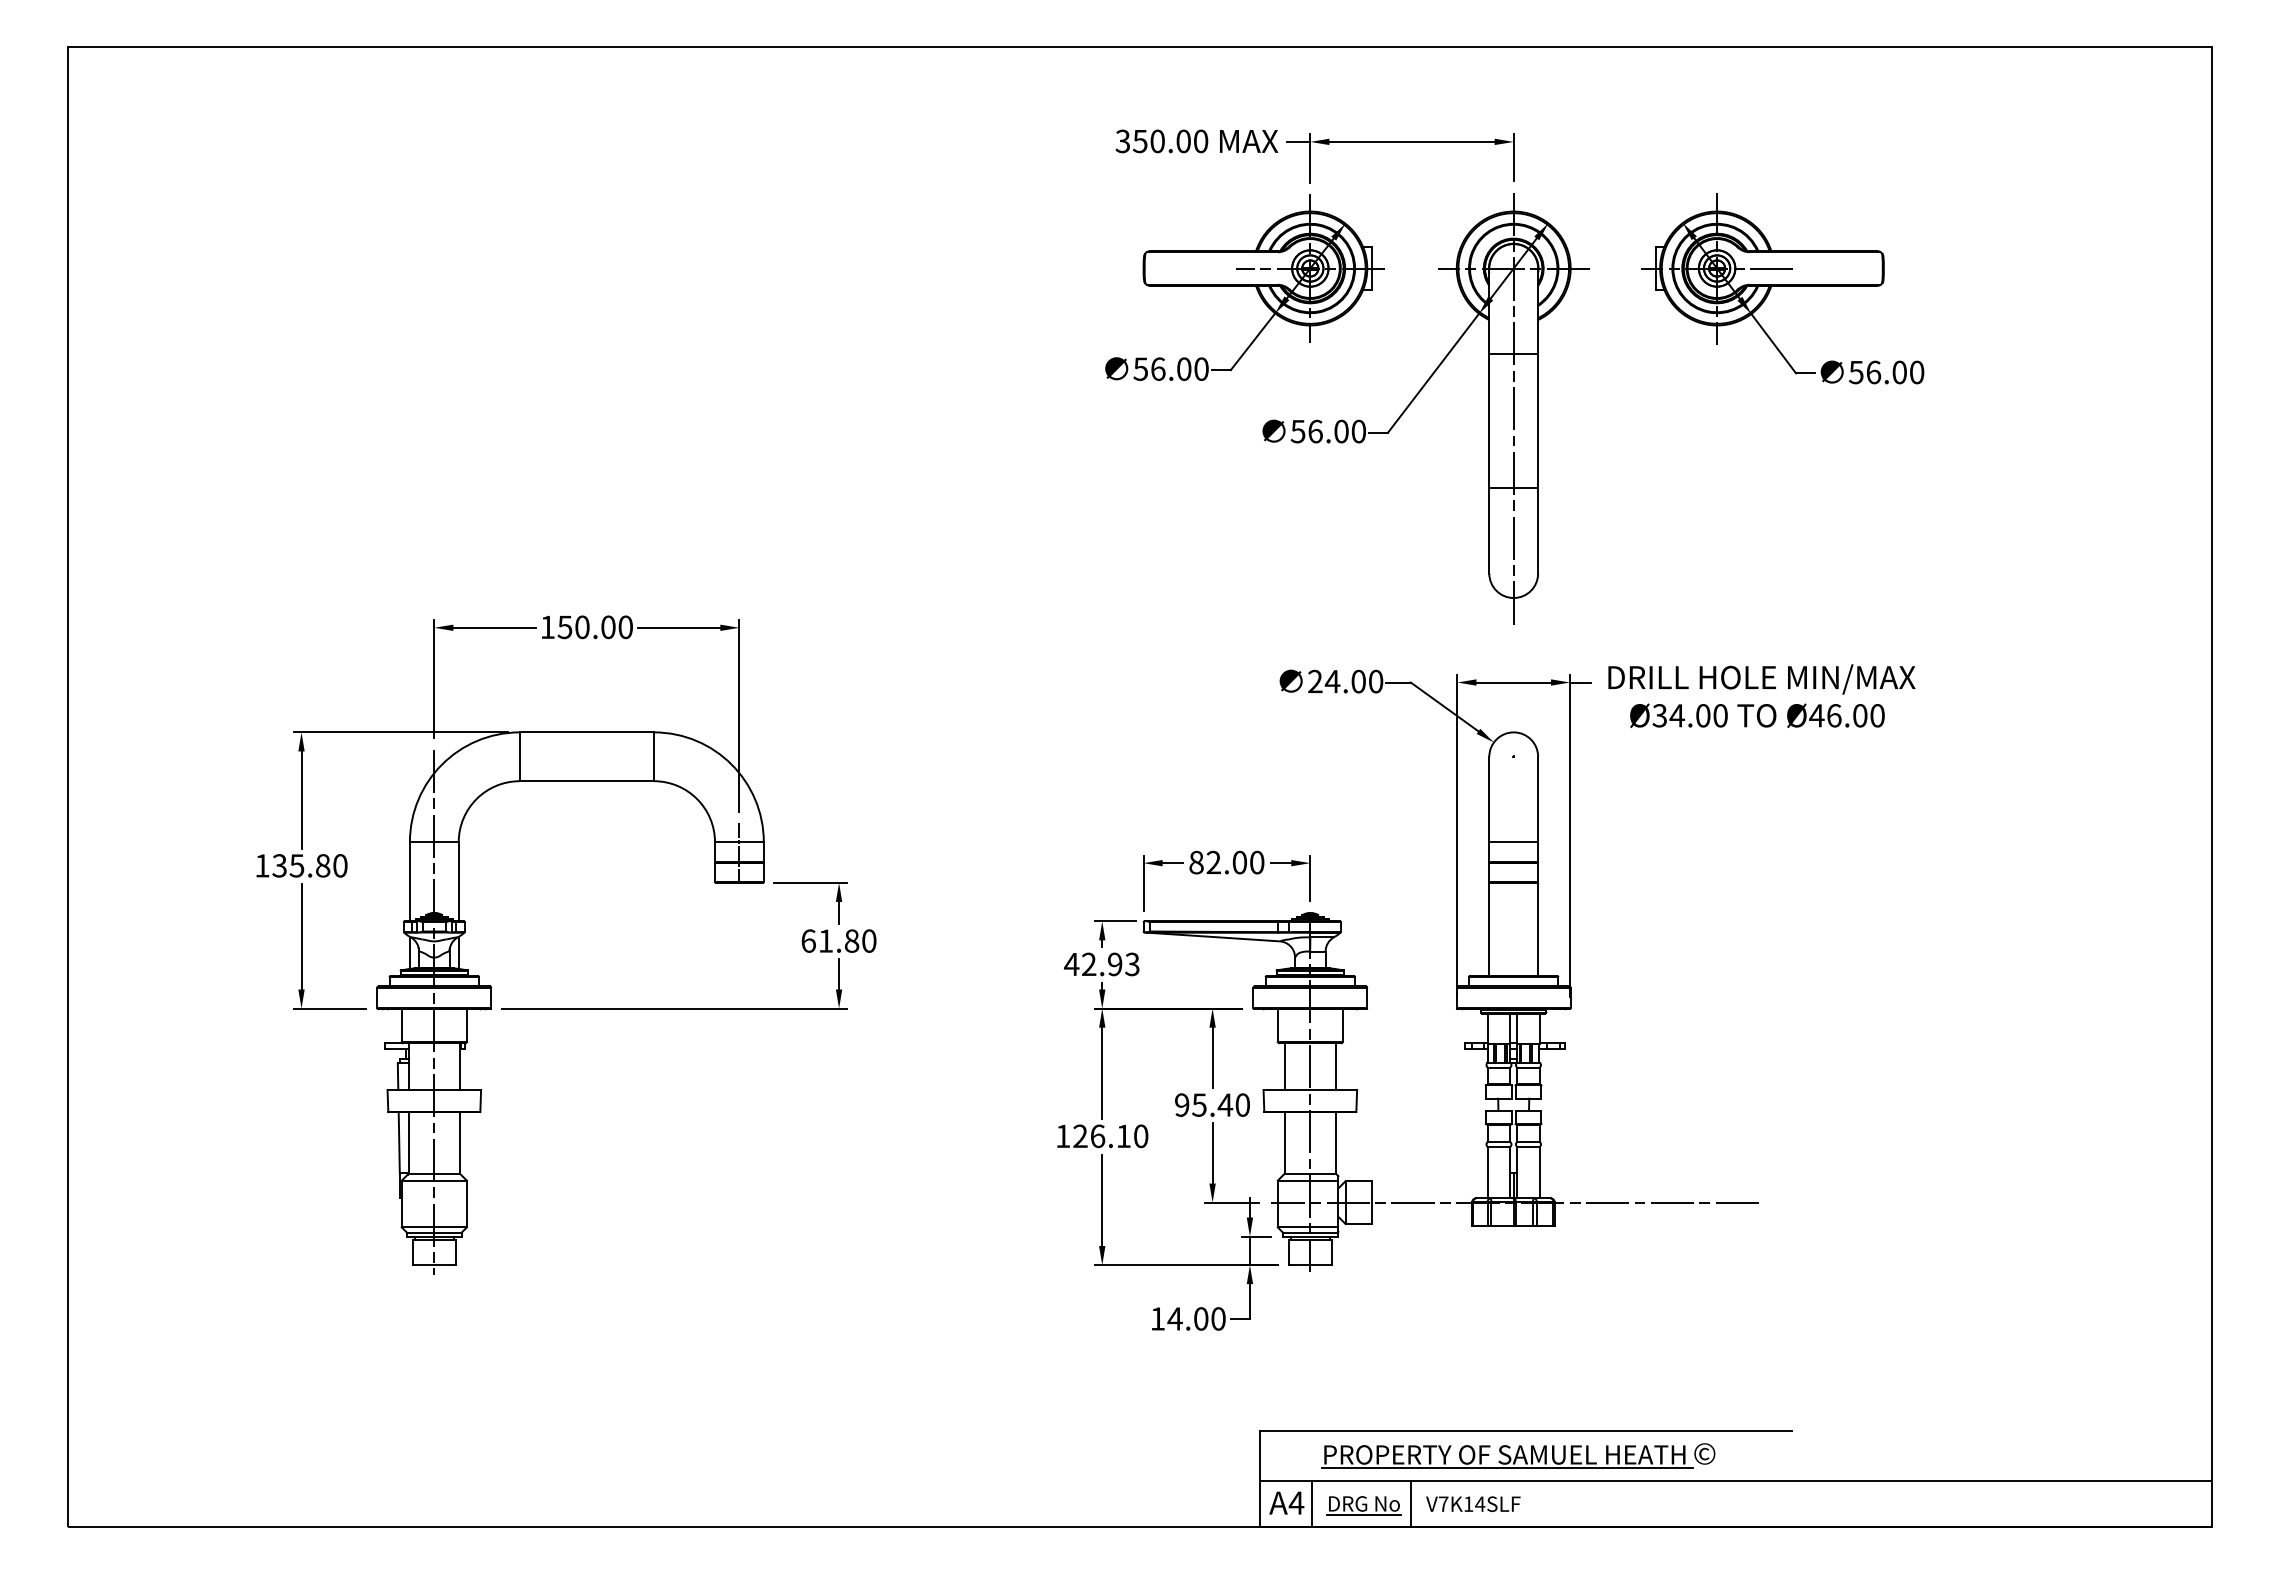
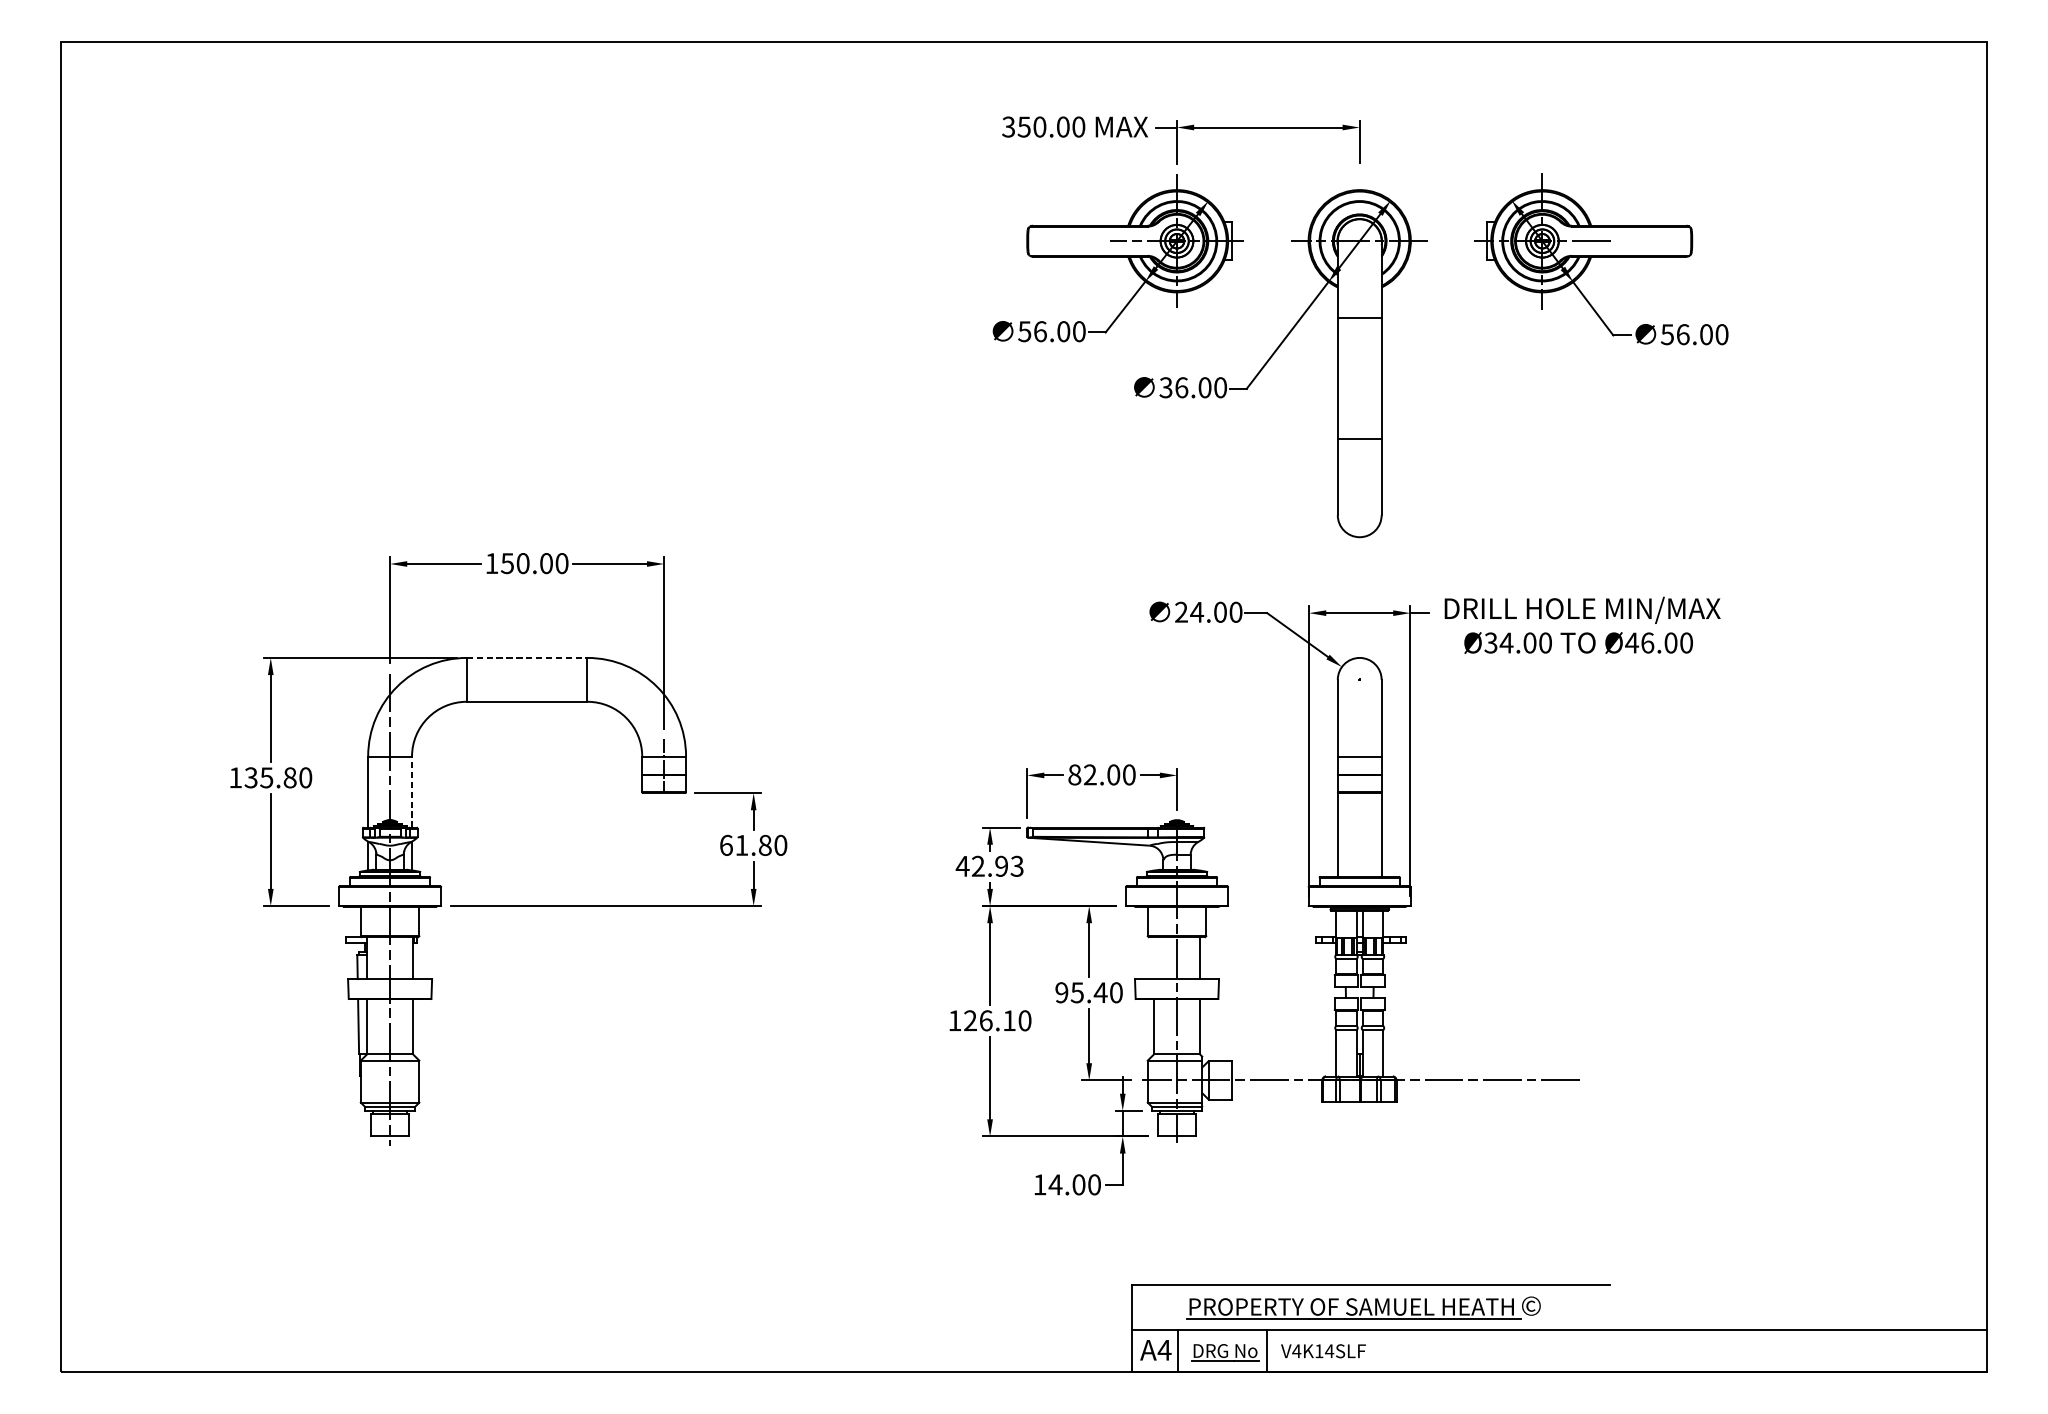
line: (1513, 408) -> (1359, 366), removed
text: (1298, 430) -> (1166, 386), 56.00 -> 36.00
line: (587, 732) -> (527, 658), solid -> dashed
line: (458, 881) -> (411, 791), solid -> dashed
line: (1284, 1066) -> (1153, 958), removed
text: (1443, 1503) -> (1296, 1350), V7K14SLF -> V4K14SLF

